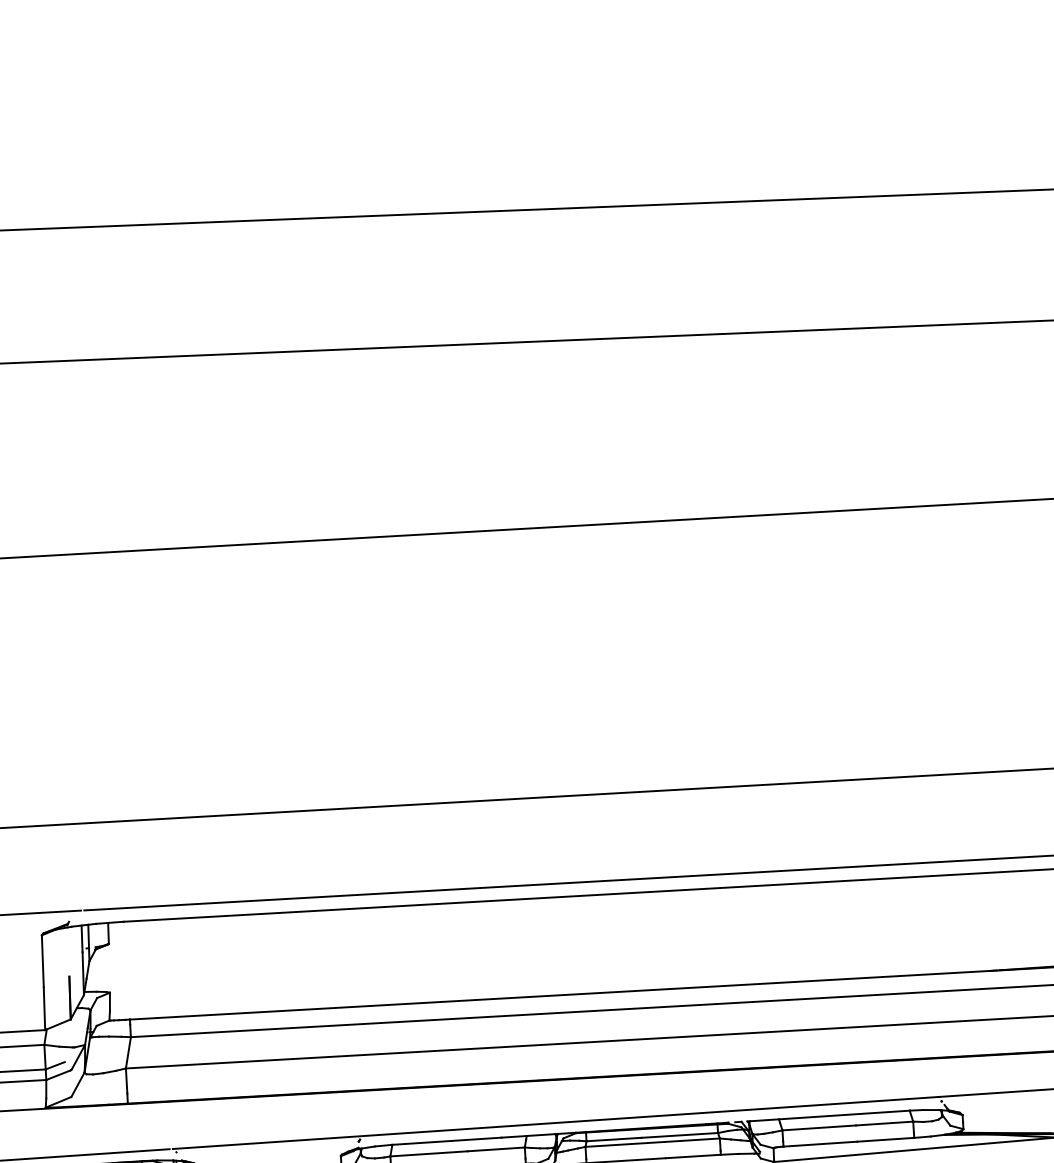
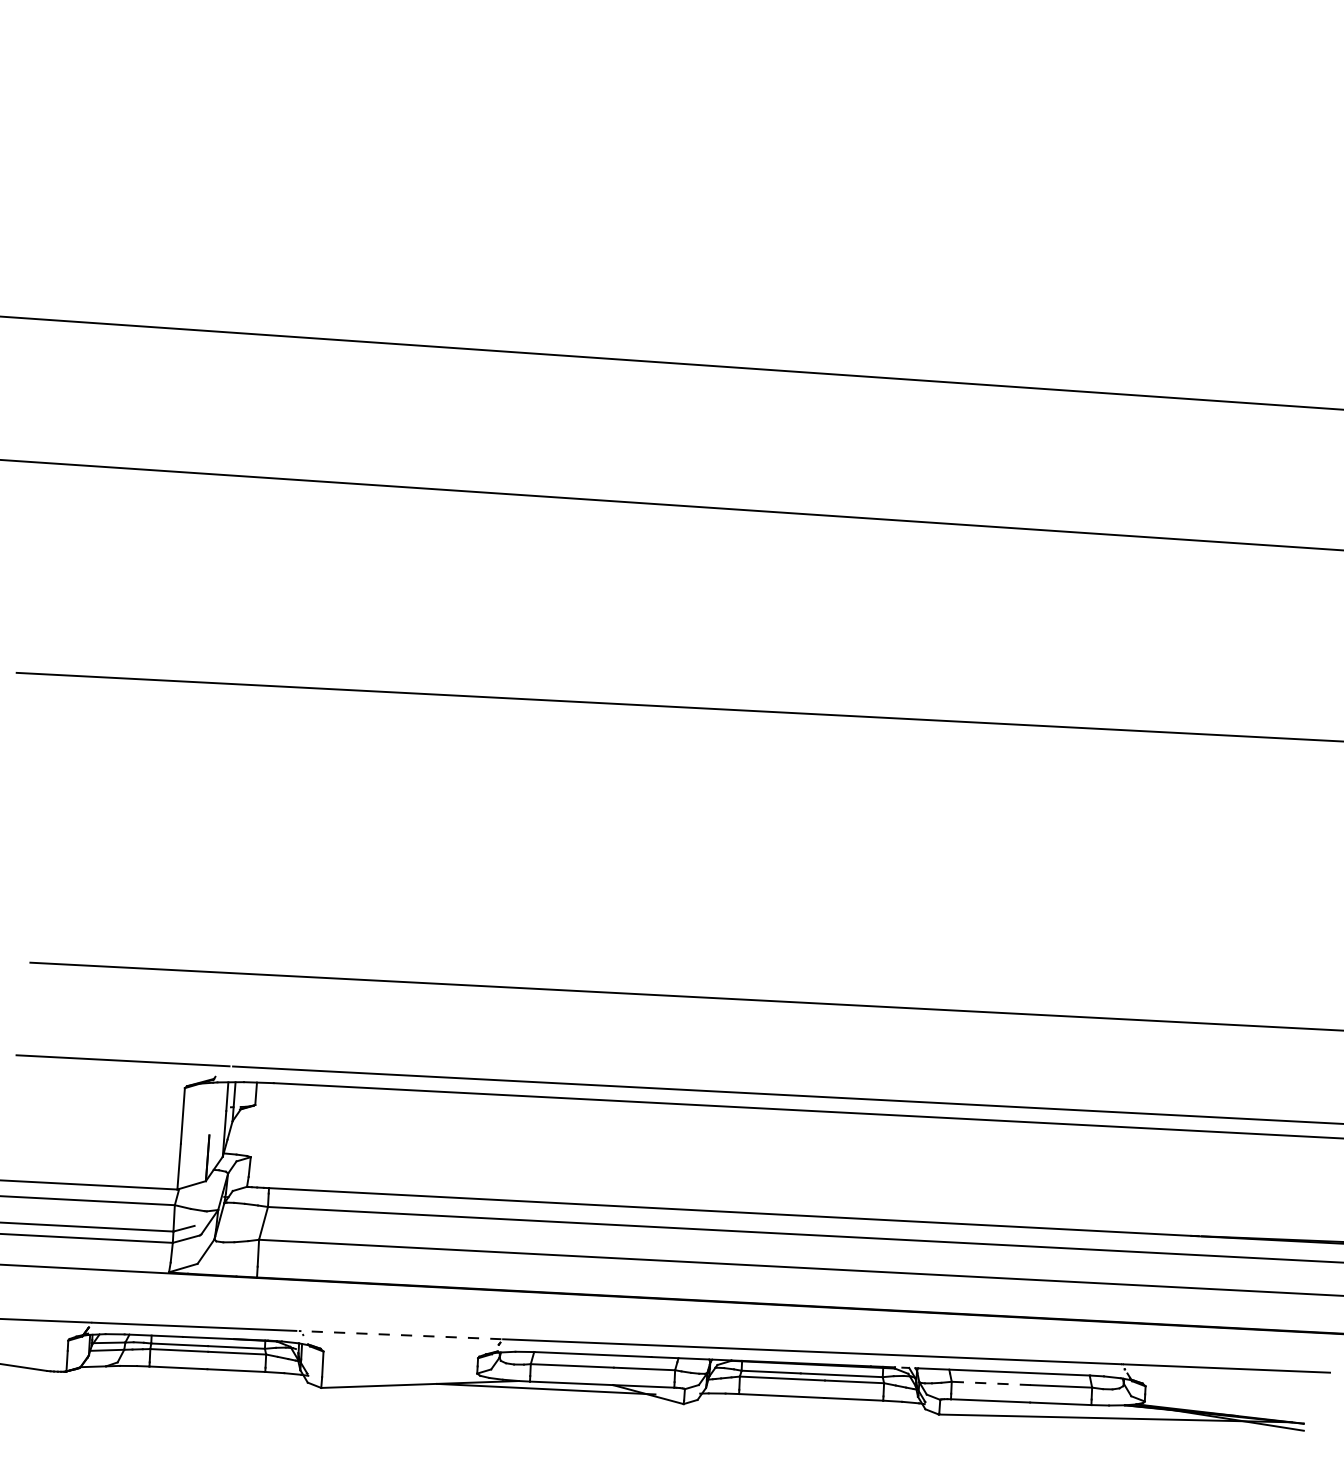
line: (819, 1127) -> (991, 1383), solid -> dashed
line: (267, 1142) -> (401, 1335), solid -> dashed

